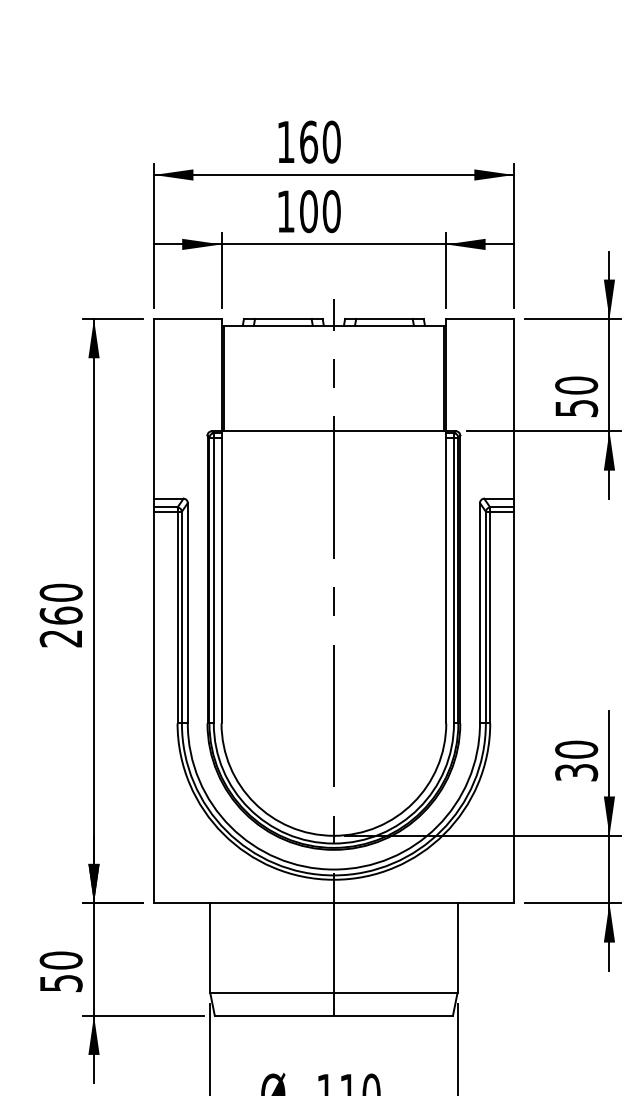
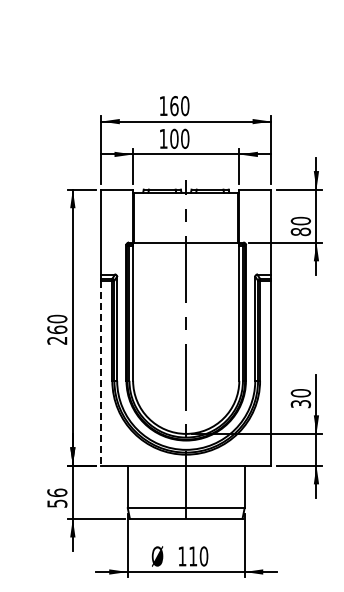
text: (575, 407) -> (300, 231), 50 -> 80
line: (154, 707) -> (101, 373), solid -> dashed
text: (61, 959) -> (57, 492), 50 -> 56

